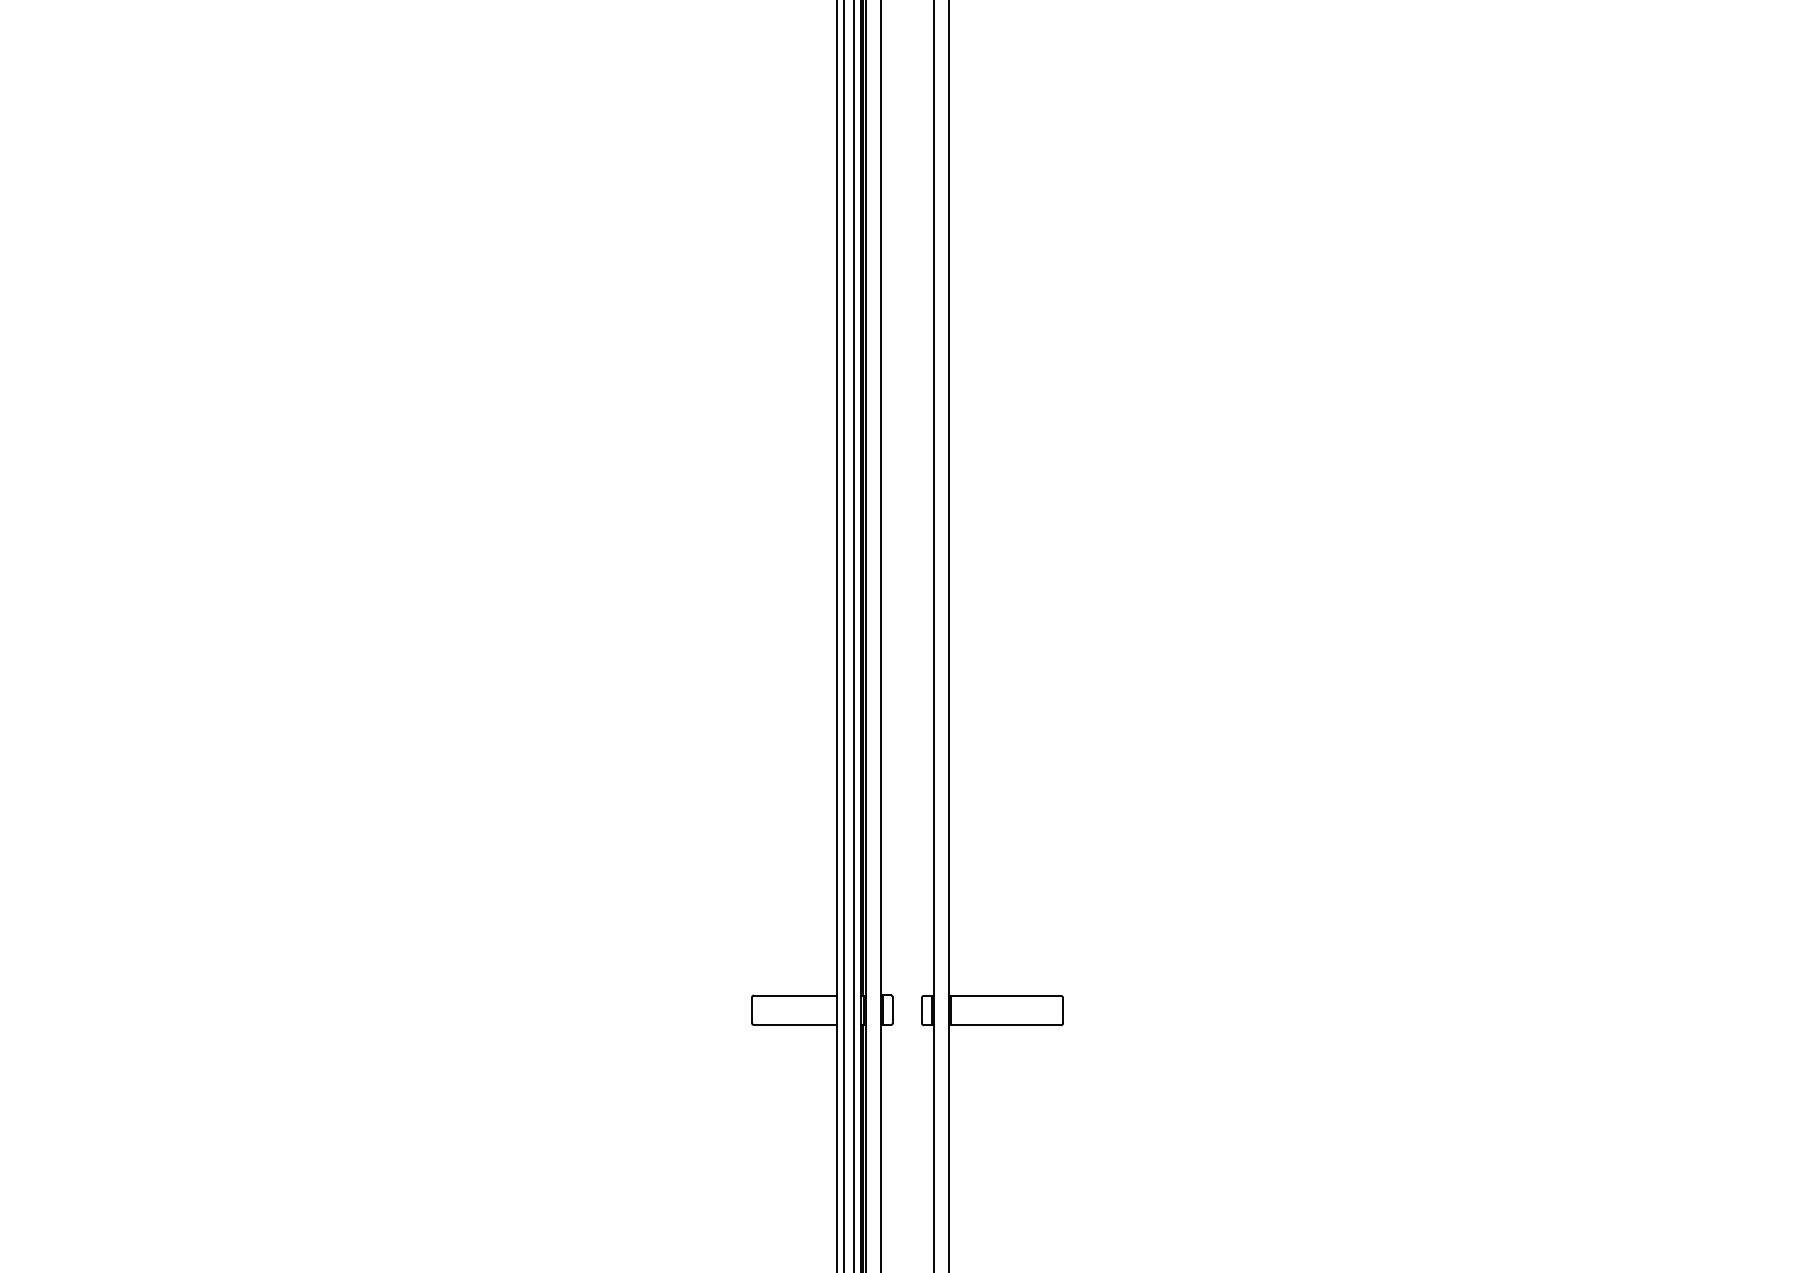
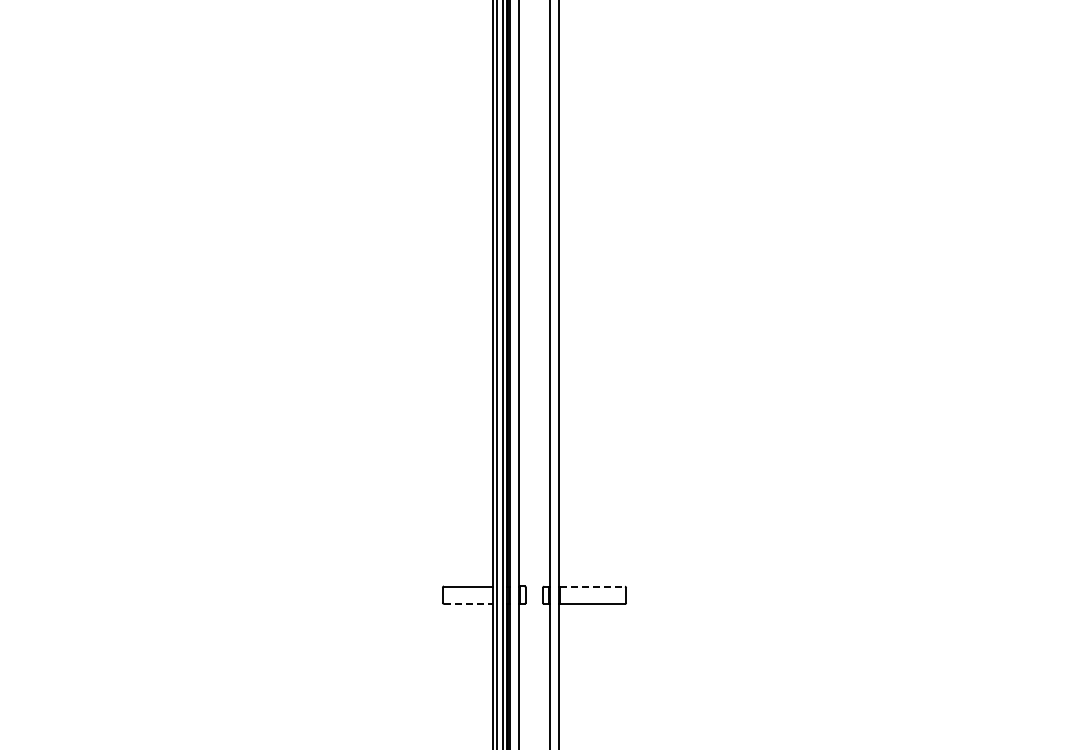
line: (1005, 995) -> (592, 586), solid -> dashed
line: (795, 1024) -> (468, 603), solid -> dashed

